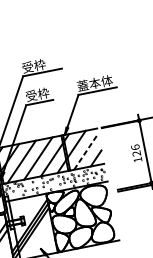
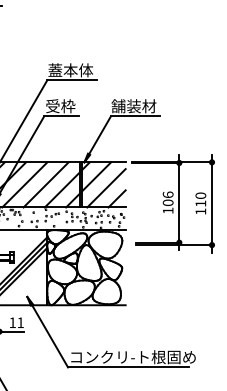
text: (39, 65) -> (70, 70), 受枠 -> 蓋本体
text: (94, 83) -> (133, 106), 蓋本体 -> 舗装材
line: (86, 151) -> (106, 187), dashed -> solid
text: (136, 153) -> (168, 202), 126 -> 106

